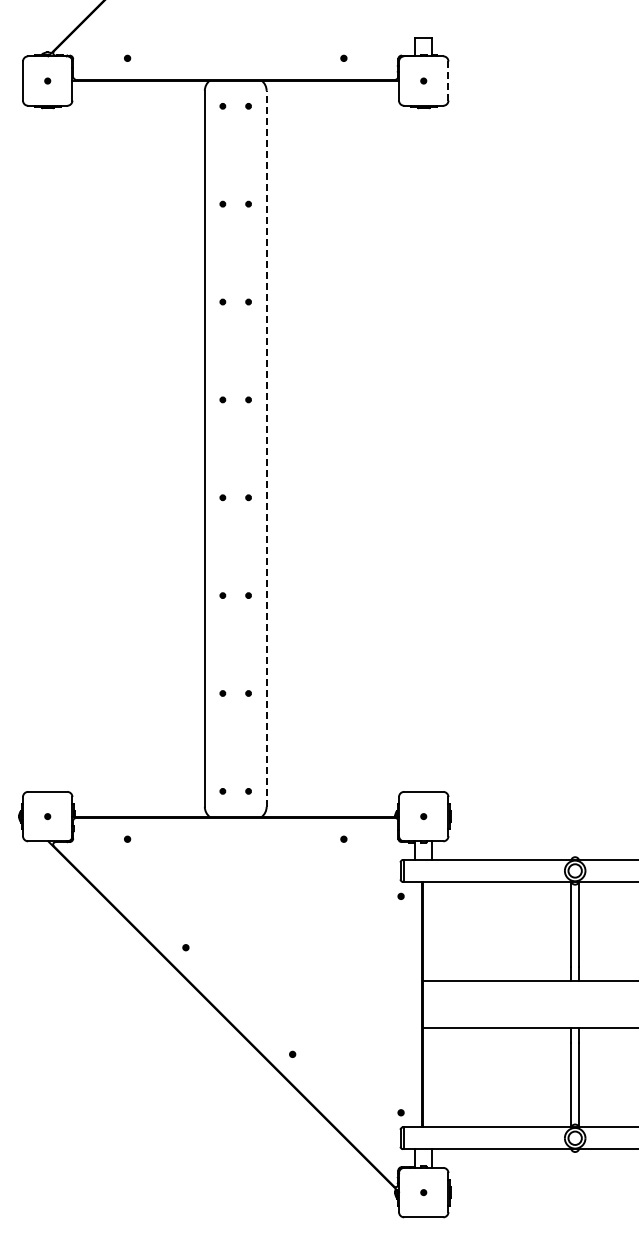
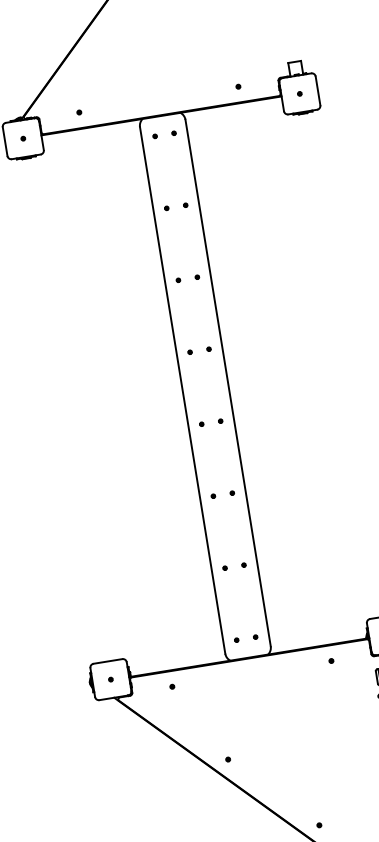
line: (448, 81) -> (318, 91), dashed -> solid
line: (266, 448) -> (227, 382), dashed -> solid

